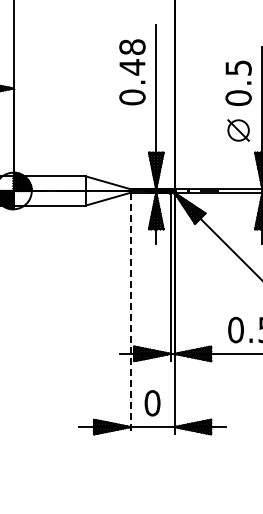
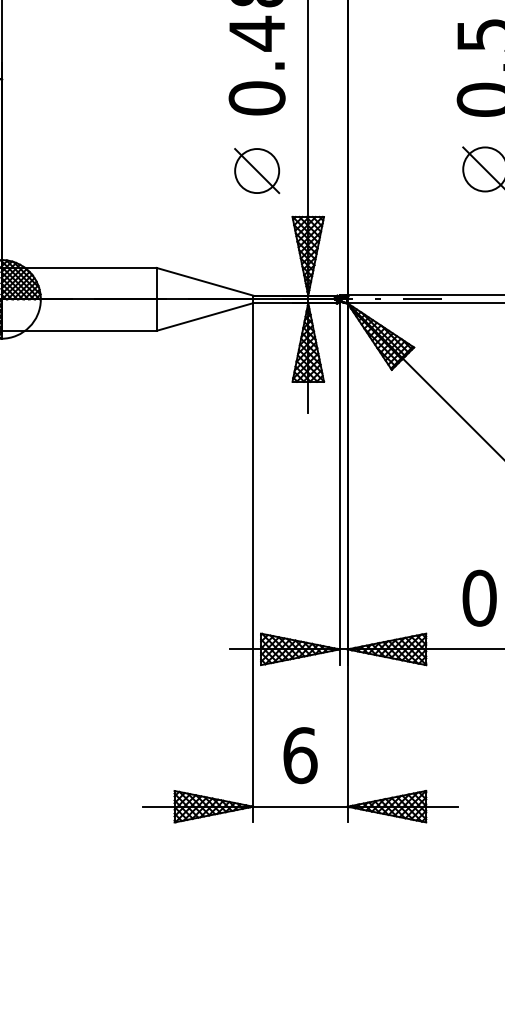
part: (132, 131) -> (257, 171), added
line: (130, 313) -> (252, 562), dashed -> solid
text: (152, 403) -> (300, 756), 0 -> 6

